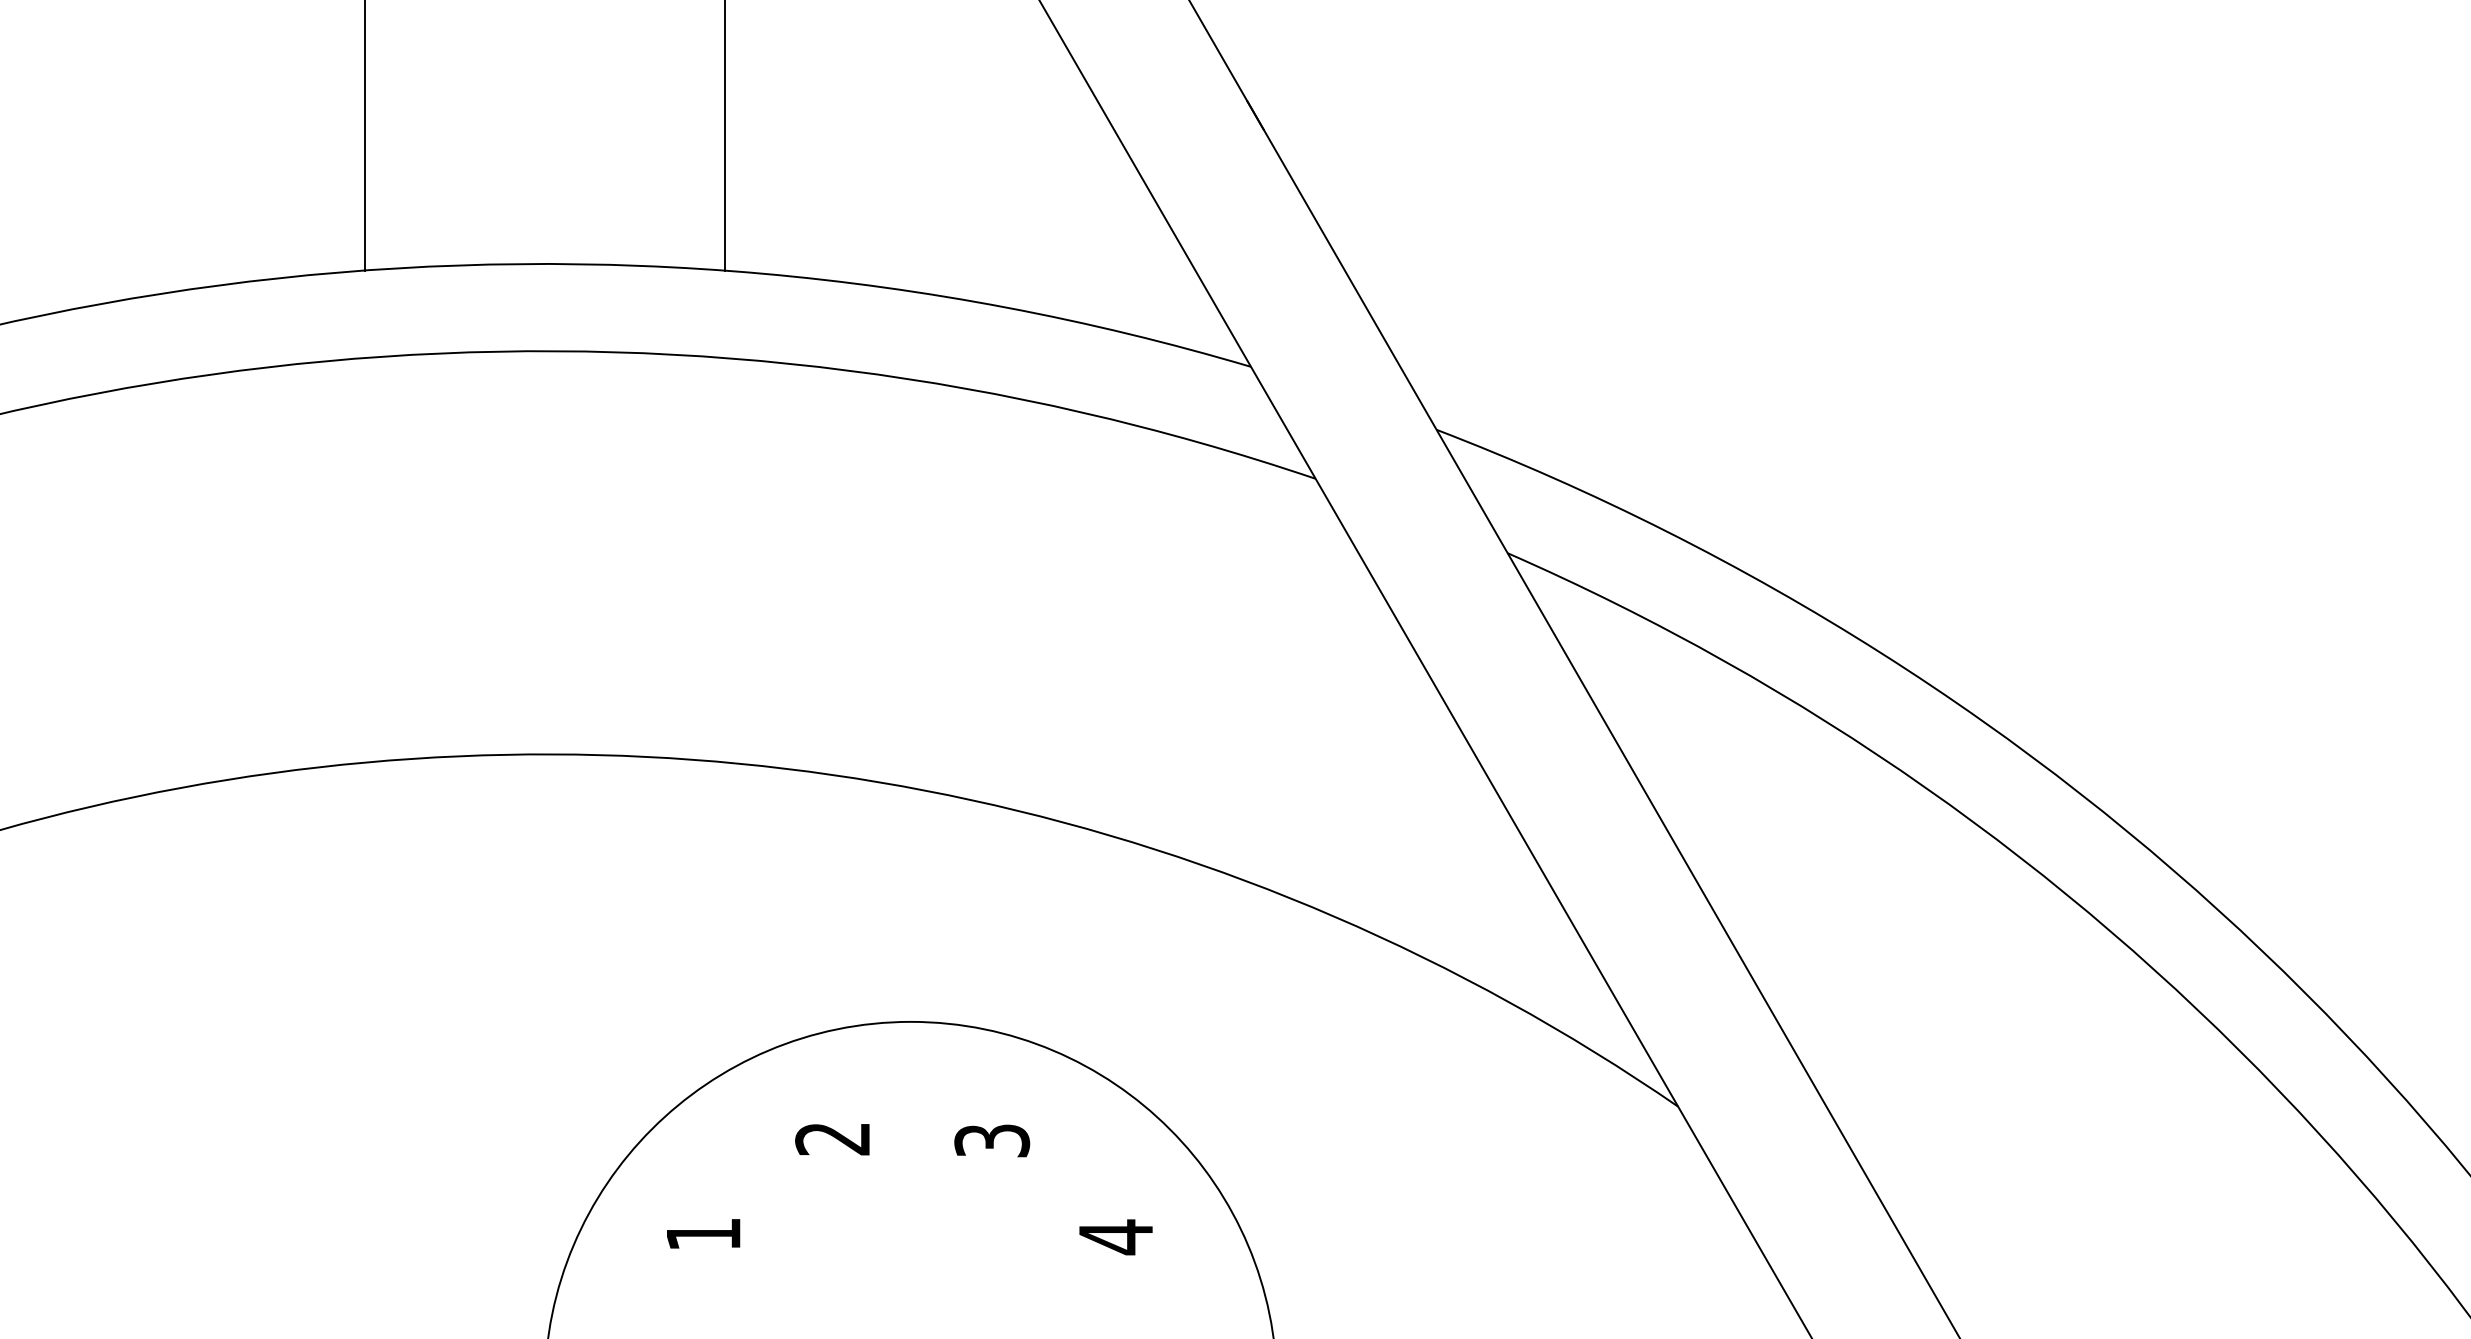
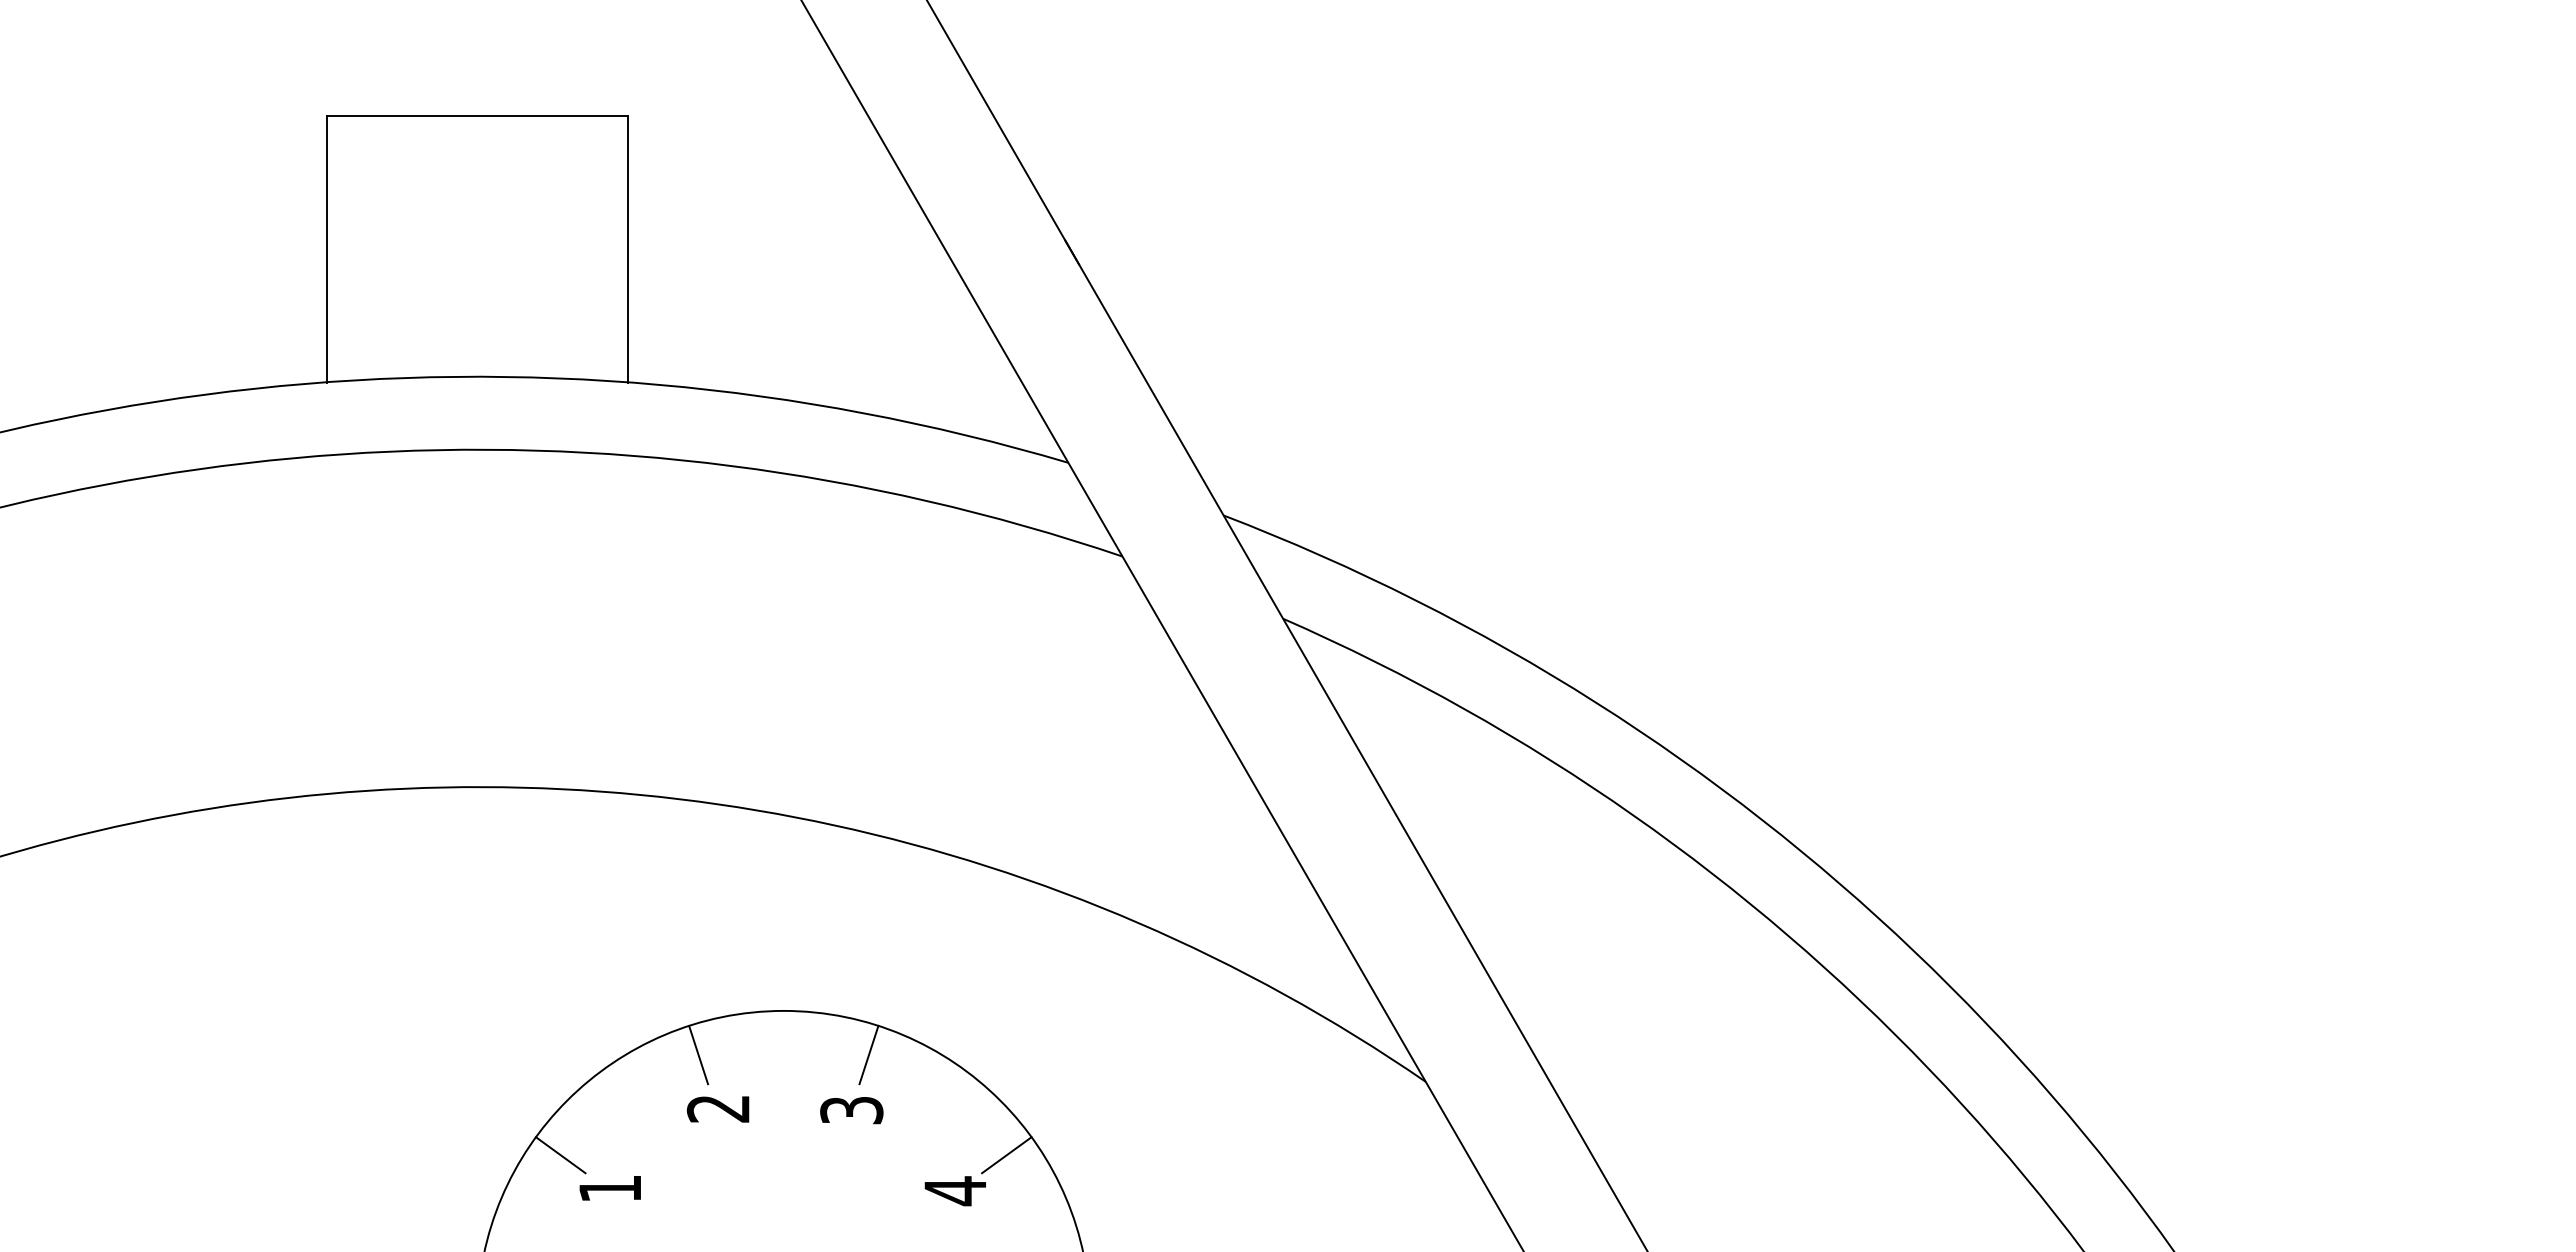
line: (808, 1073) -> (698, 1054), added
line: (1012, 1073) -> (868, 1054), added
line: (644, 1194) -> (560, 1155), added
line: (1177, 1194) -> (1006, 1155), added

